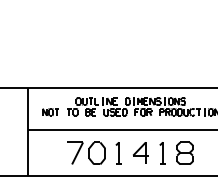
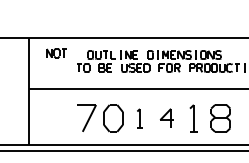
part: (50, 112) -> (56, 53), moved
part: (140, 152) -> (166, 117), size x0.7
part: (118, 153) -> (139, 118), size x0.7

